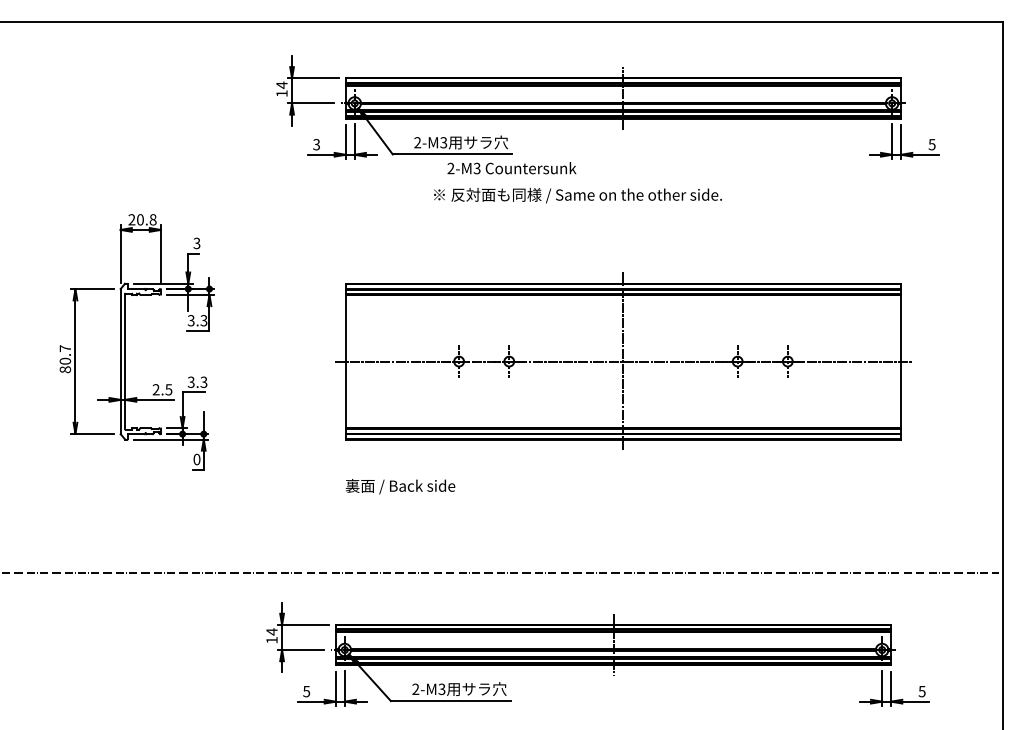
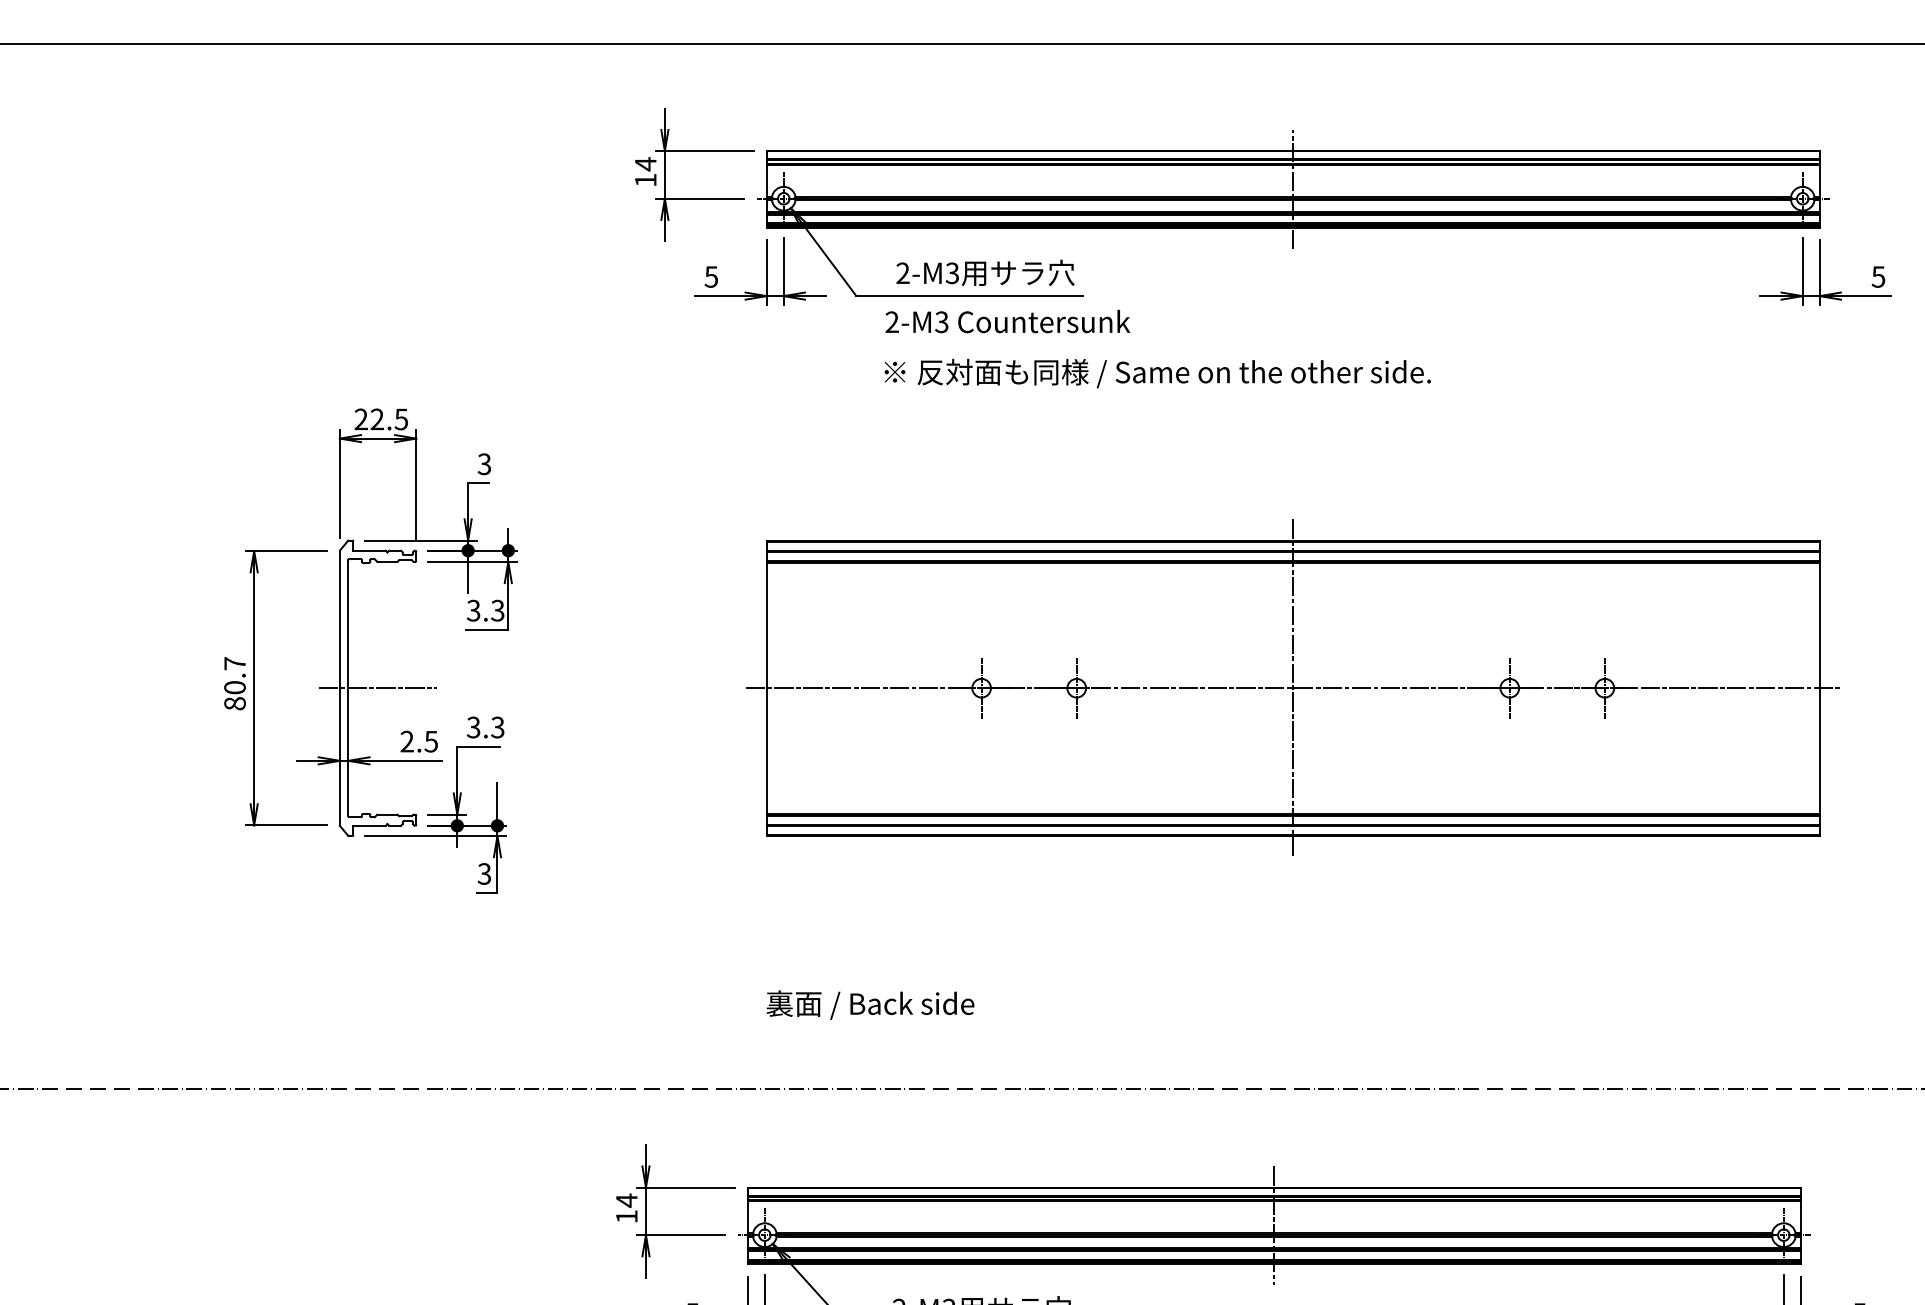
text: (316, 144) -> (711, 276), 3 -> 5
text: (511, 168) -> (1007, 322), moved
text: (577, 195) -> (1156, 373), moved
text: (146, 219) -> (388, 418), 20.8 -> 22.5
line: (140, 361) -> (377, 688), added
text: (196, 459) -> (483, 873), 0 -> 3
text: (400, 486) -> (870, 1004), moved

